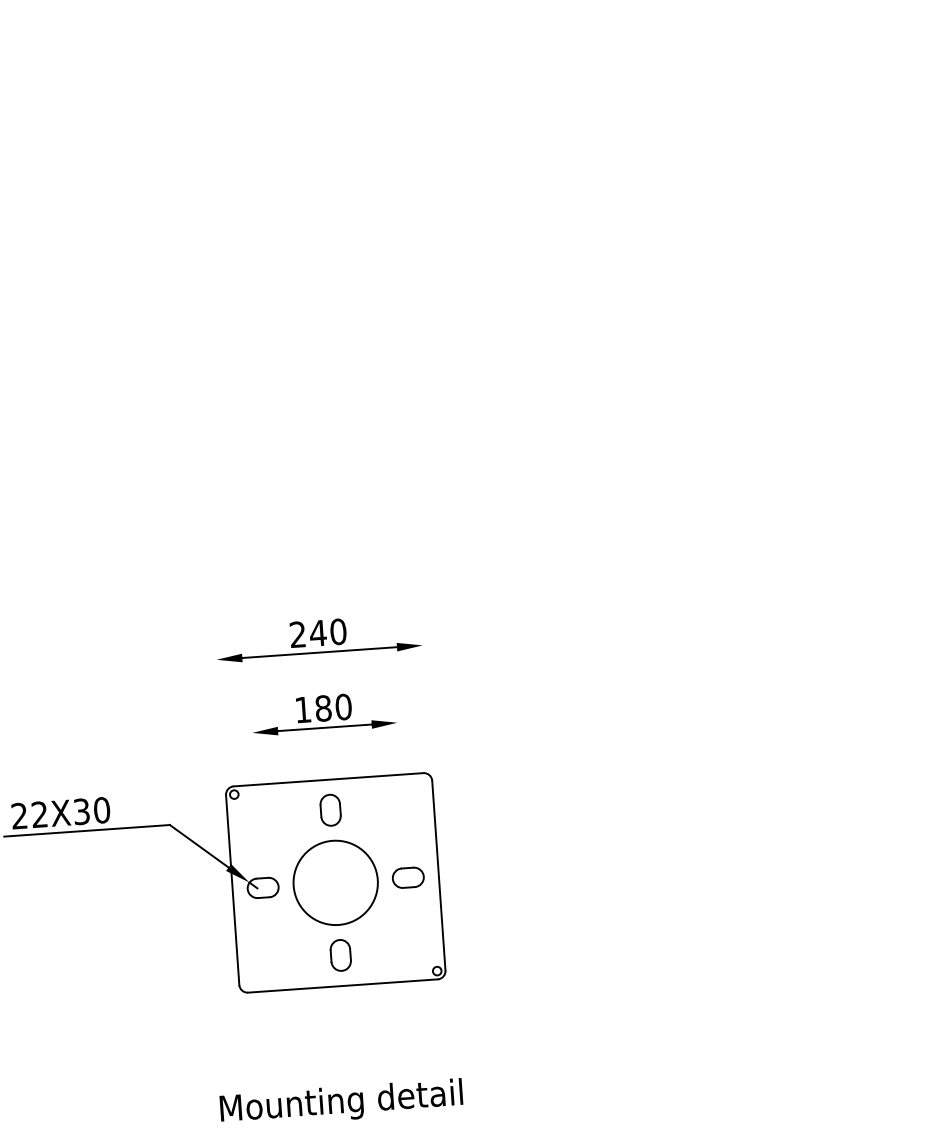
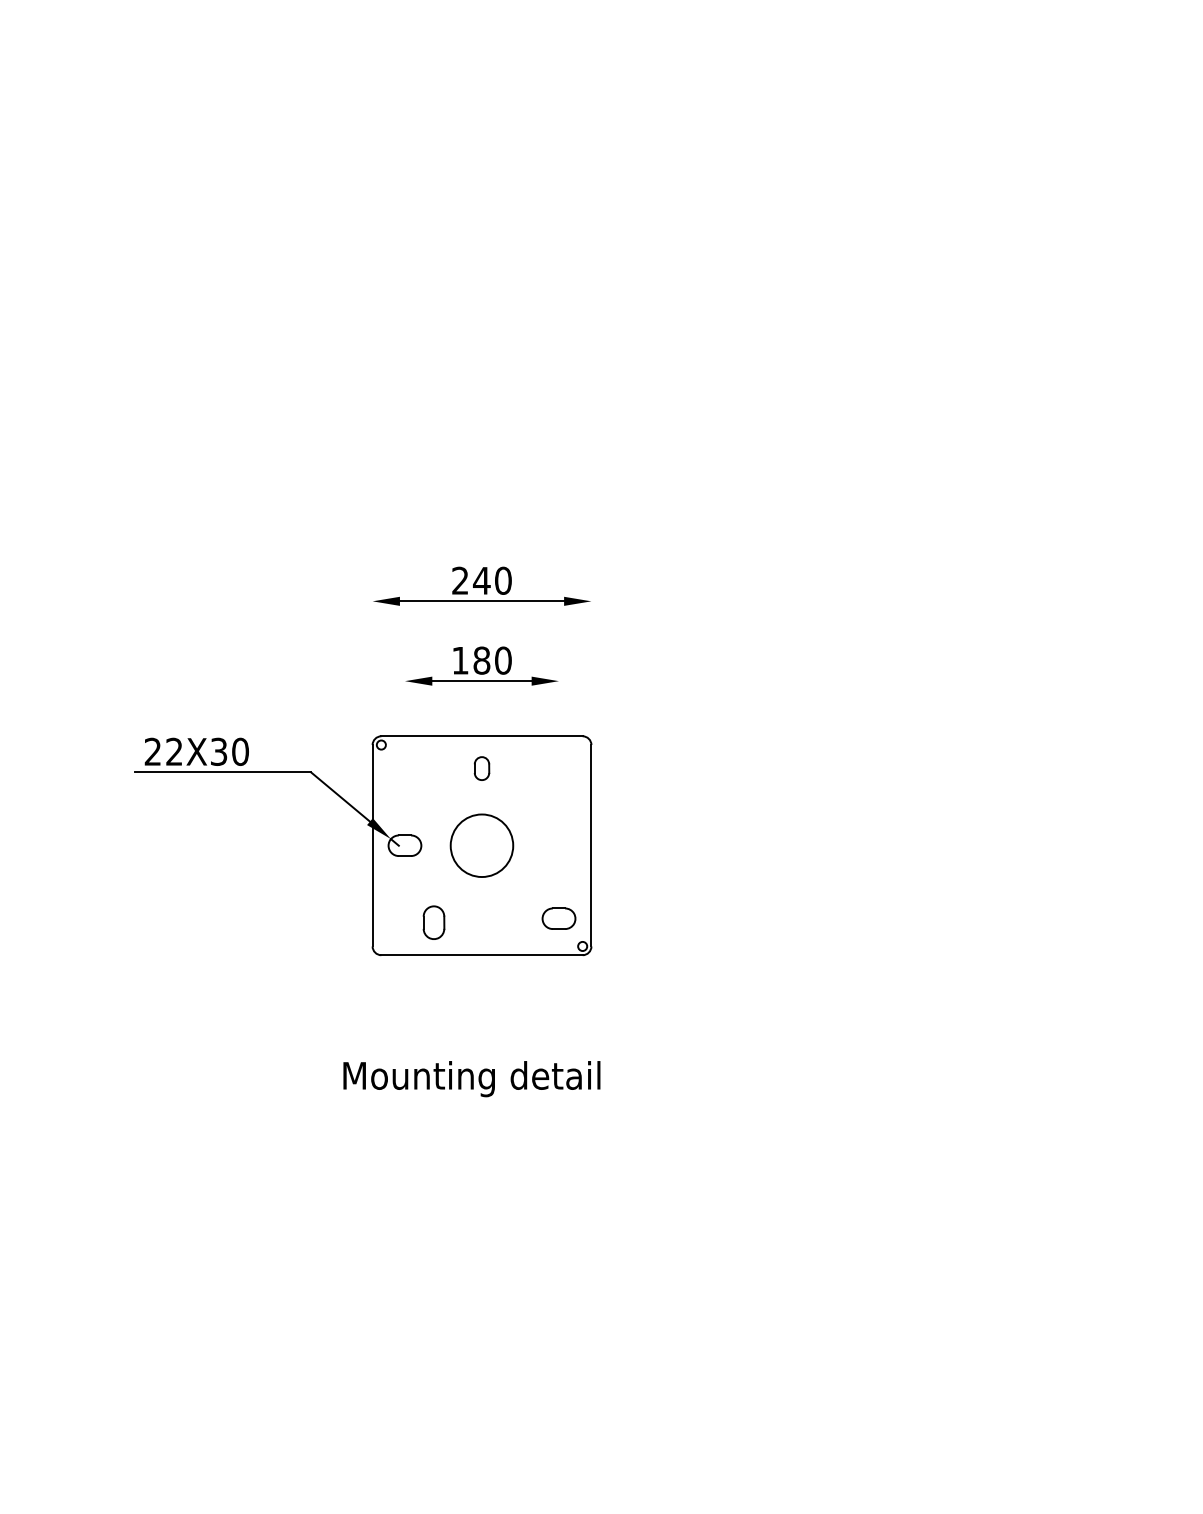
part: (330, 810) -> (481, 768), size x0.7
part: (407, 877) -> (558, 918), moved
circle: (335, 882) -> (481, 845), size x0.7
part: (340, 955) -> (433, 922), moved

